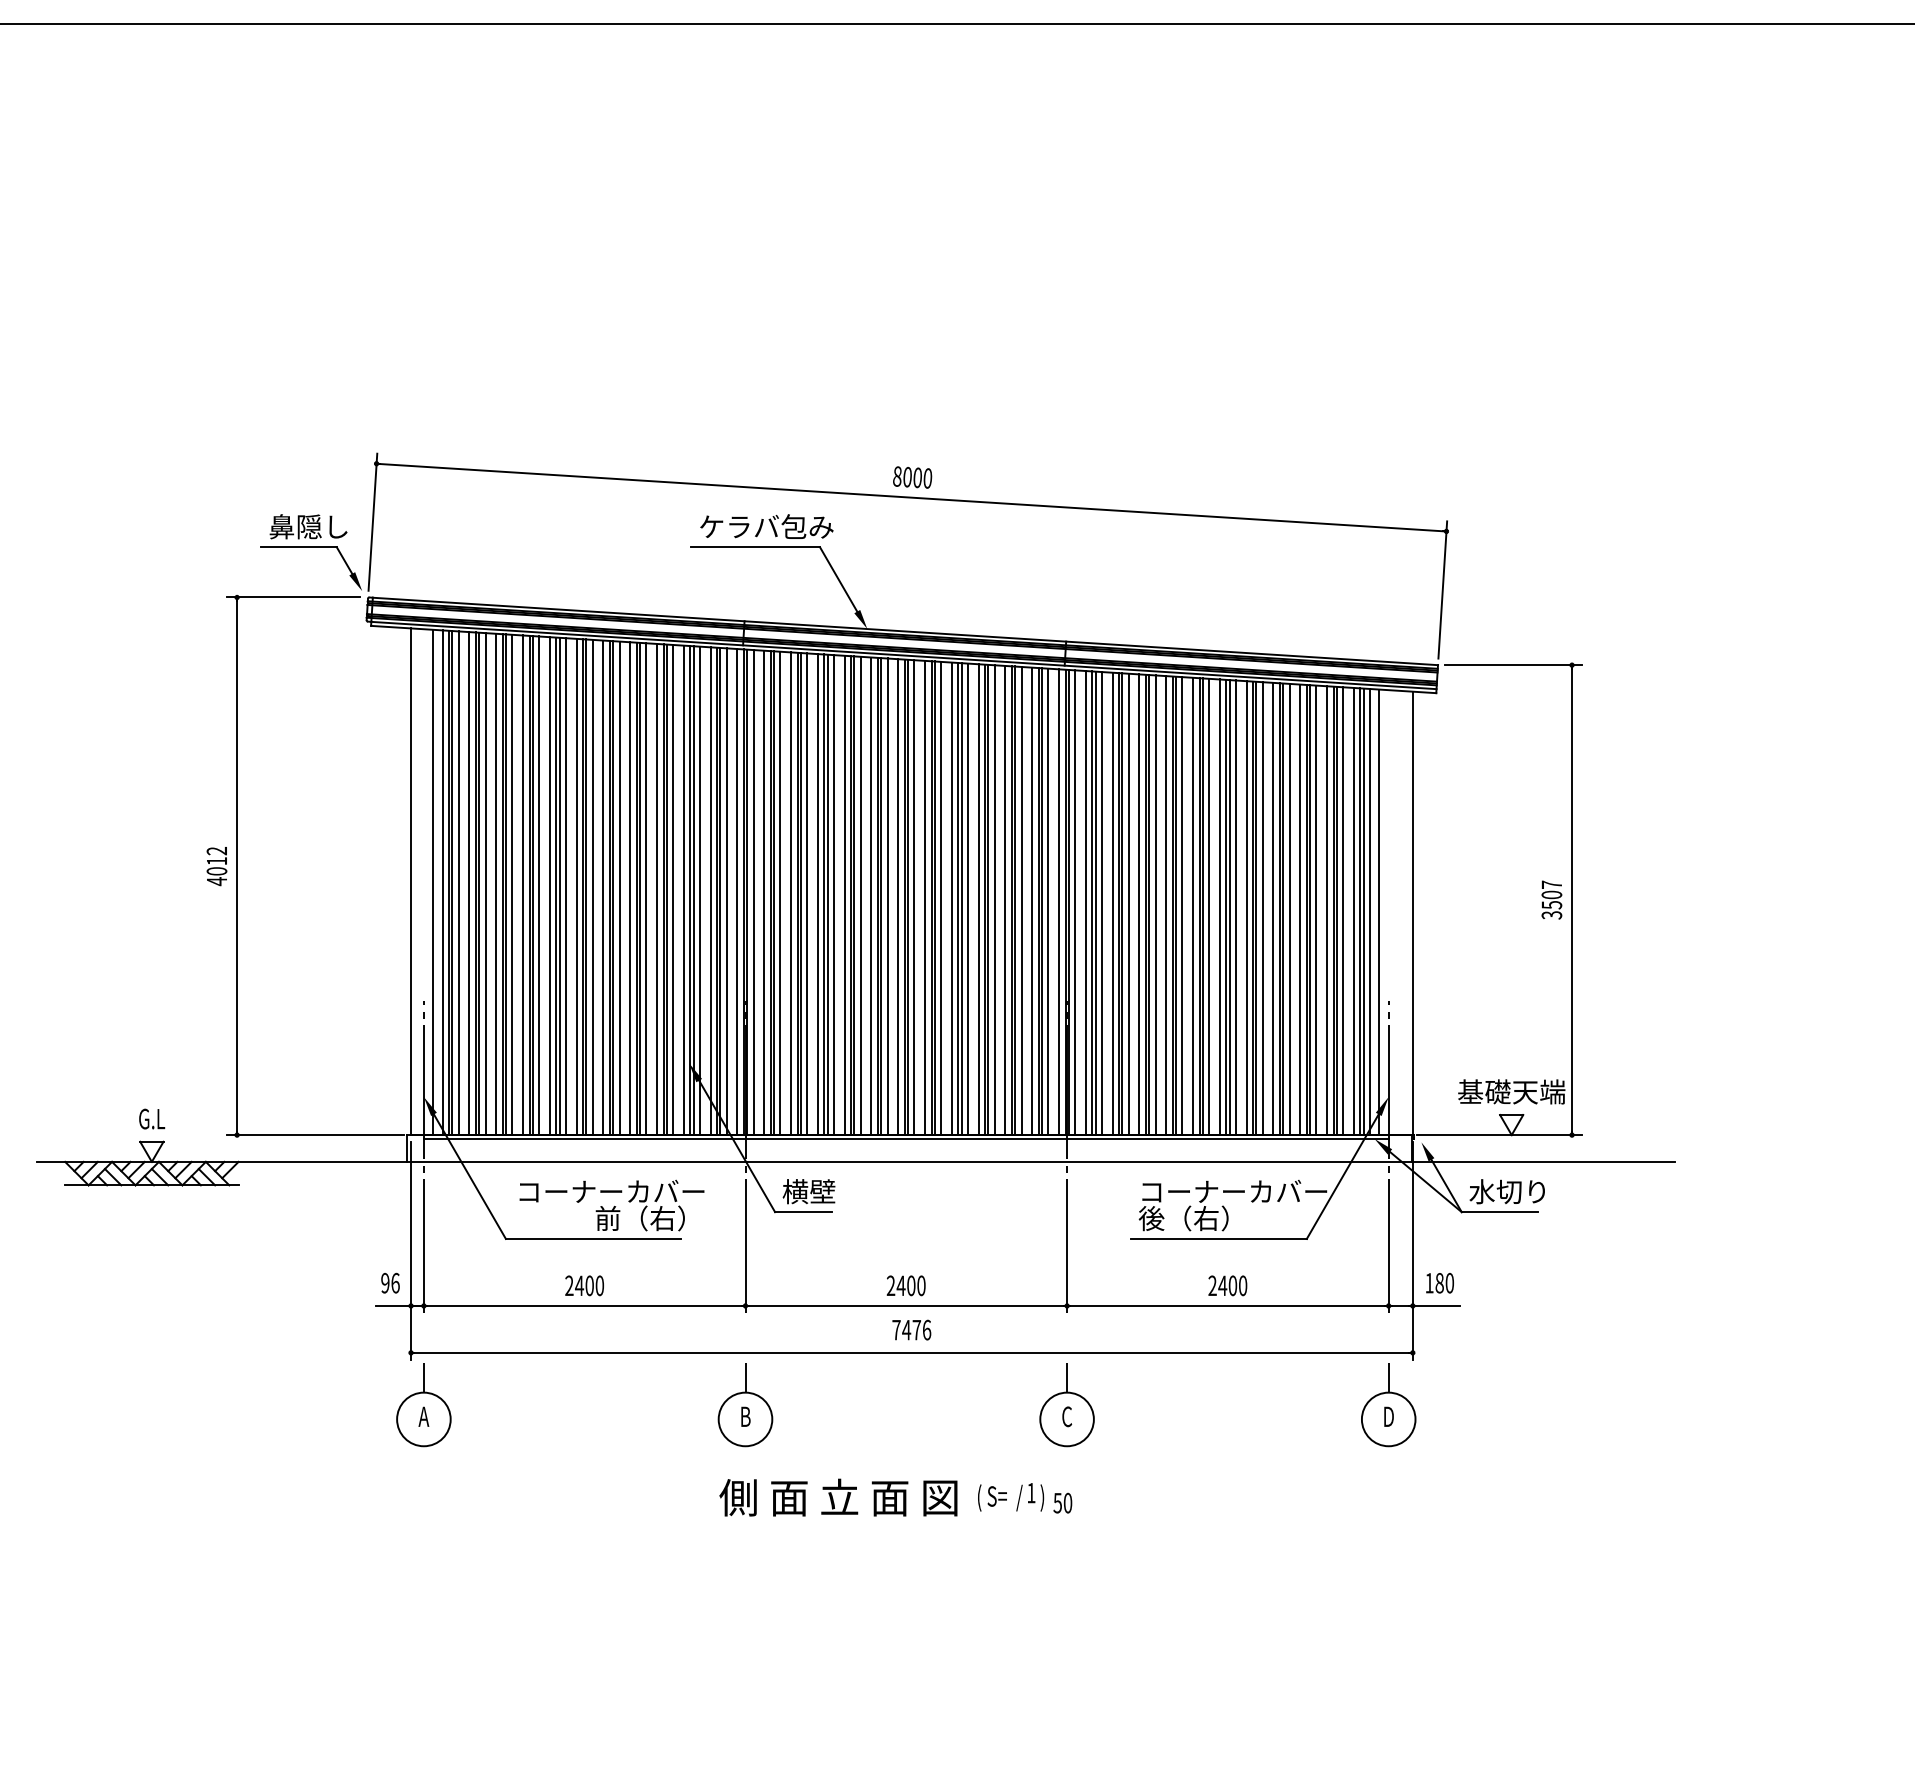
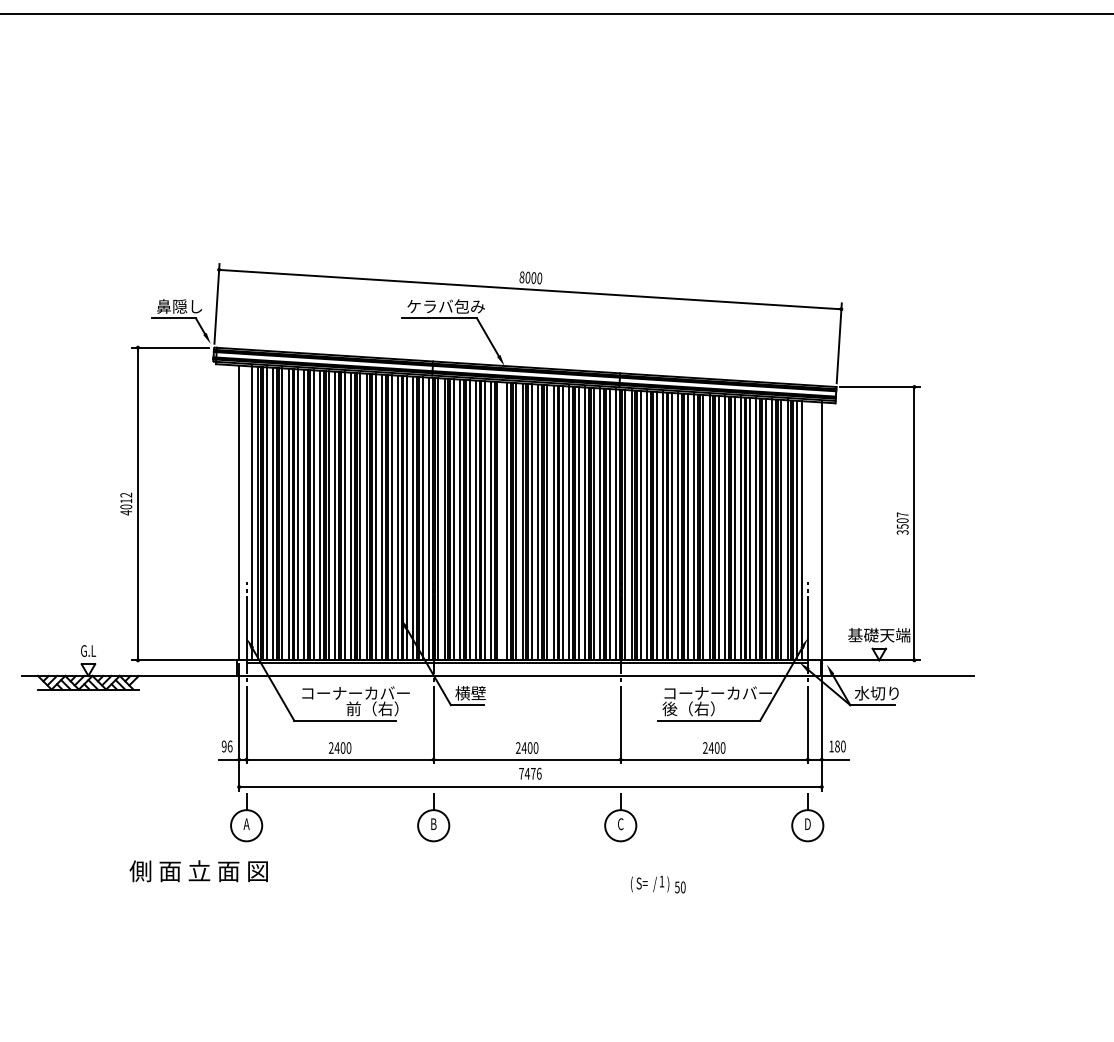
line: (860, 896) -> (500, 521), removed
text: (838, 1498) -> (198, 871), moved
text: (1025, 1498) -> (658, 884), moved

